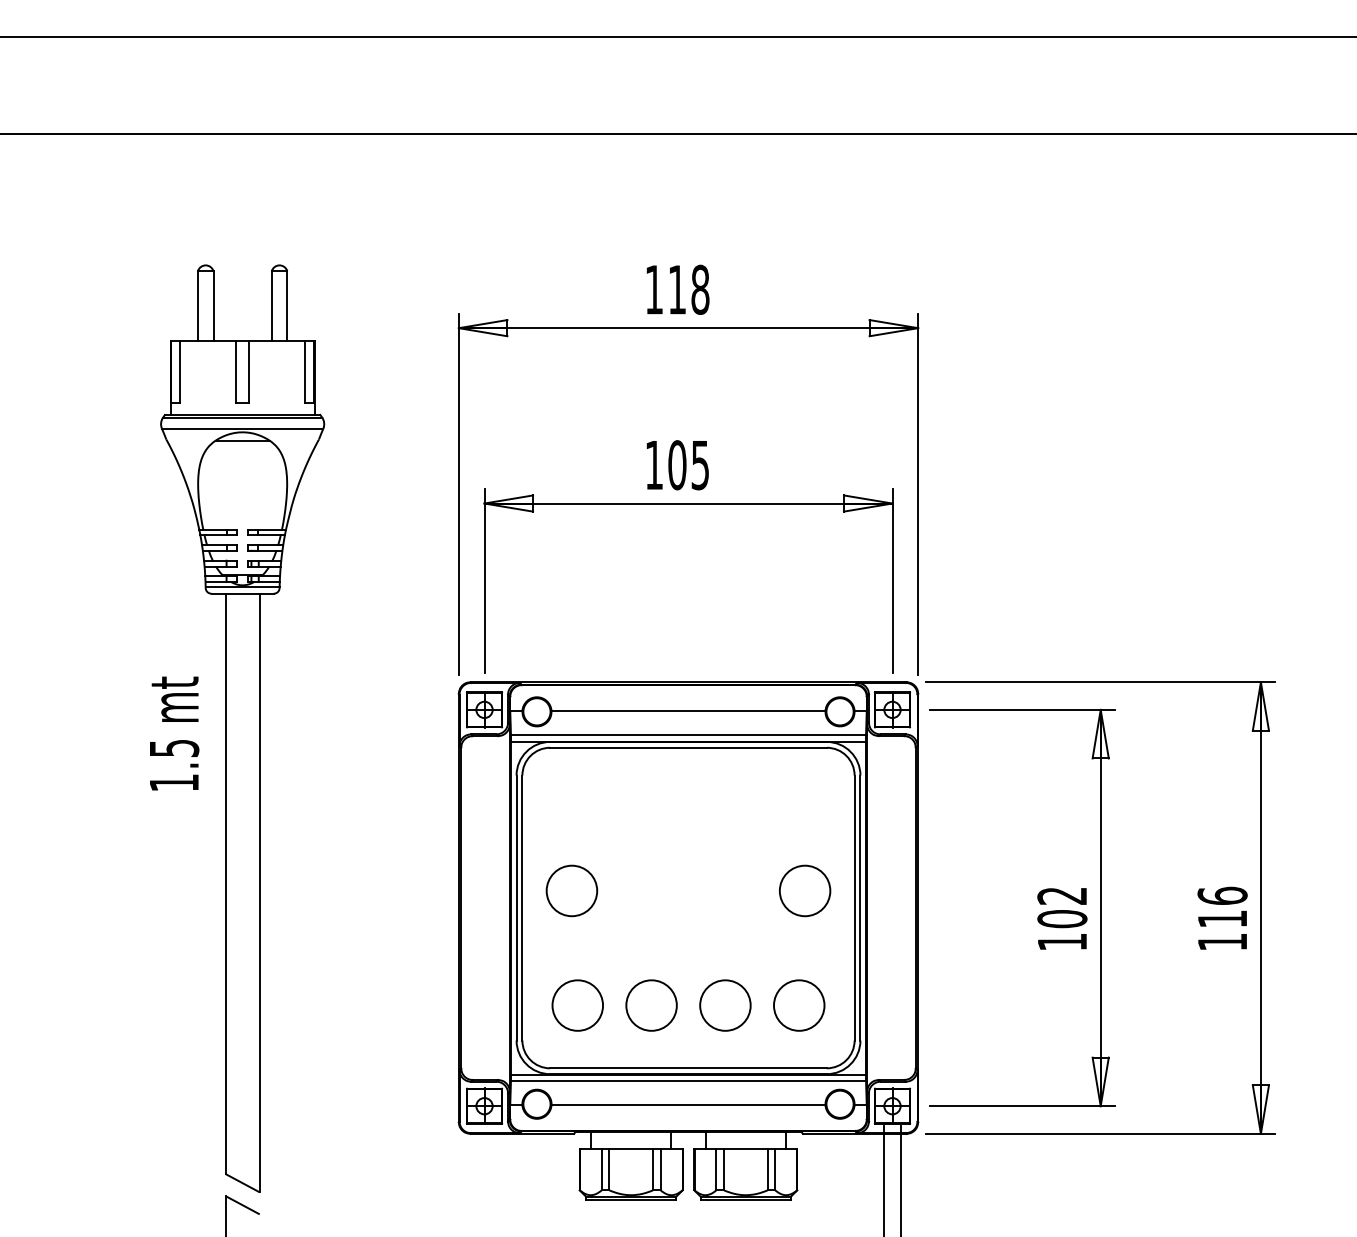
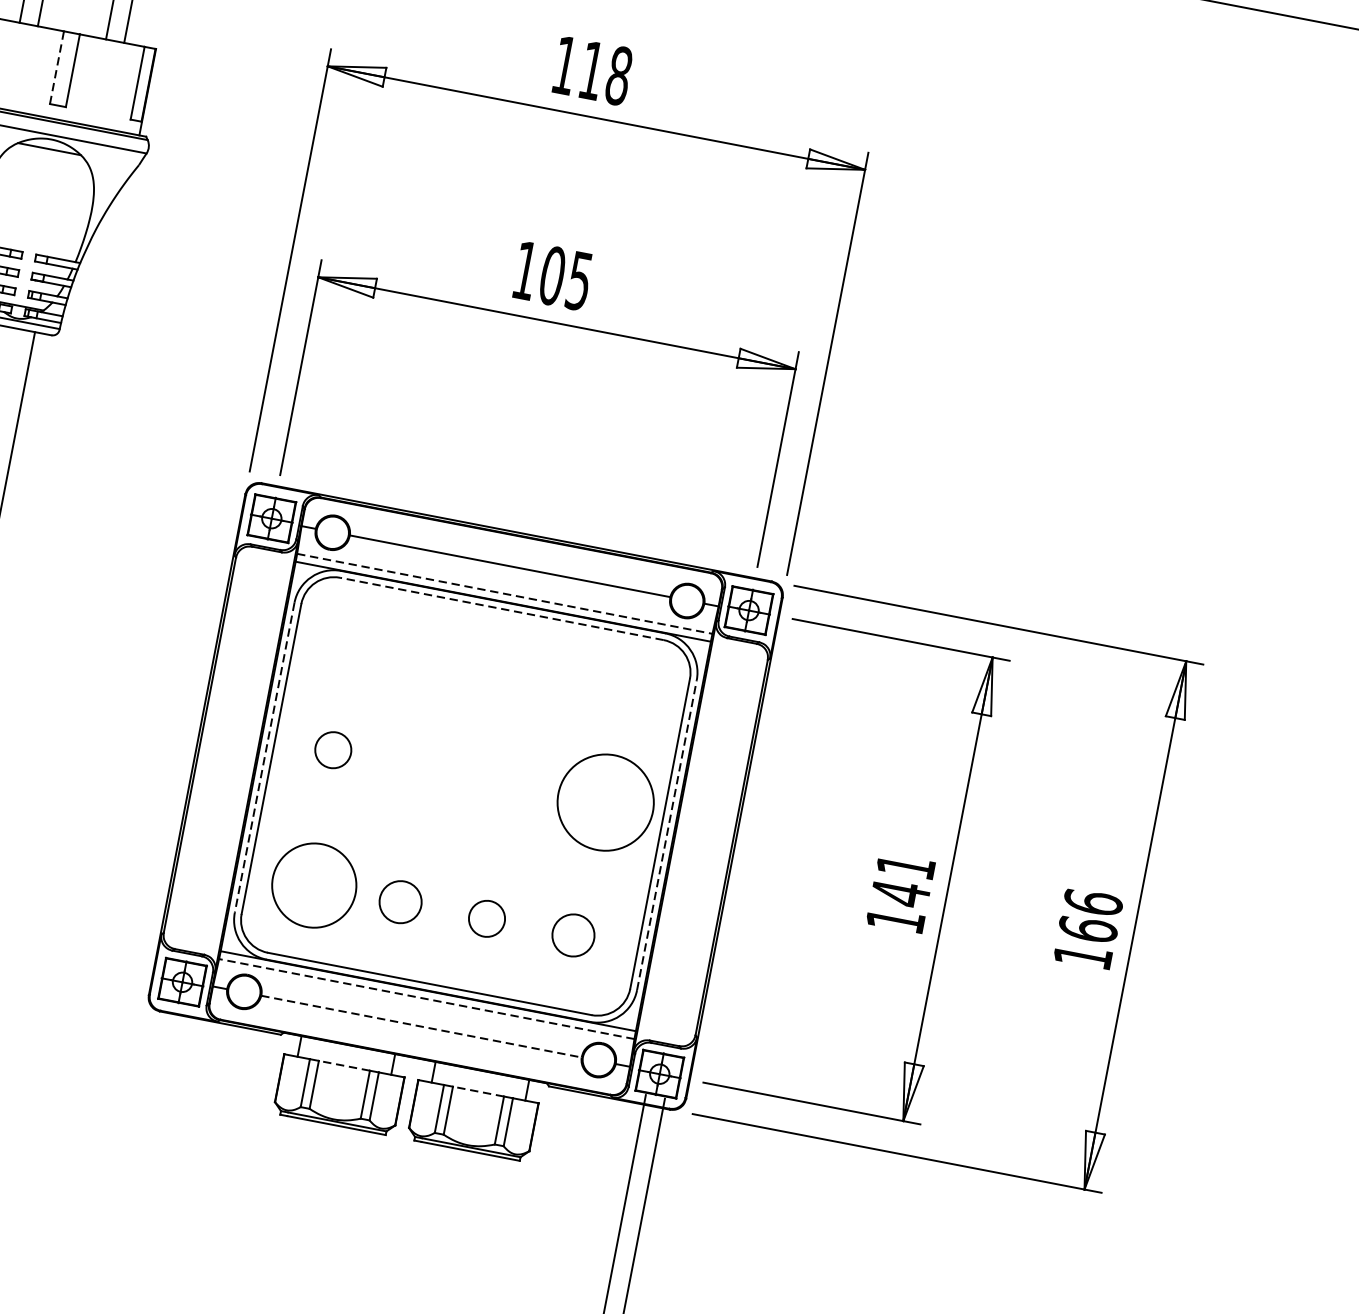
line: (235, 371) -> (56, 66), solid -> dashed
line: (688, 734) -> (504, 593), solid -> dashed
line: (688, 747) -> (501, 608), solid -> dashed
circle: (571, 890) -> (332, 749), size x0.6
circle: (805, 890) -> (606, 802), size x1.6
line: (860, 907) -> (667, 834), solid -> dashed
text: (1062, 907) -> (903, 880), 102 -> 141
line: (516, 908) -> (264, 758), solid -> dashed
text: (1222, 918) -> (1088, 928), 116 -> 166
circle: (577, 1005) -> (313, 885), size x1.4
circle: (651, 1005) -> (400, 902), size x0.7
circle: (725, 1005) -> (487, 918), size x0.6
circle: (799, 1005) -> (573, 935), size x0.7
line: (688, 1081) -> (426, 999), solid -> dashed
line: (688, 1104) -> (421, 1026), solid -> dashed
line: (631, 1149) -> (344, 1066), solid -> dashed
line: (745, 1149) -> (478, 1091), solid -> dashed

